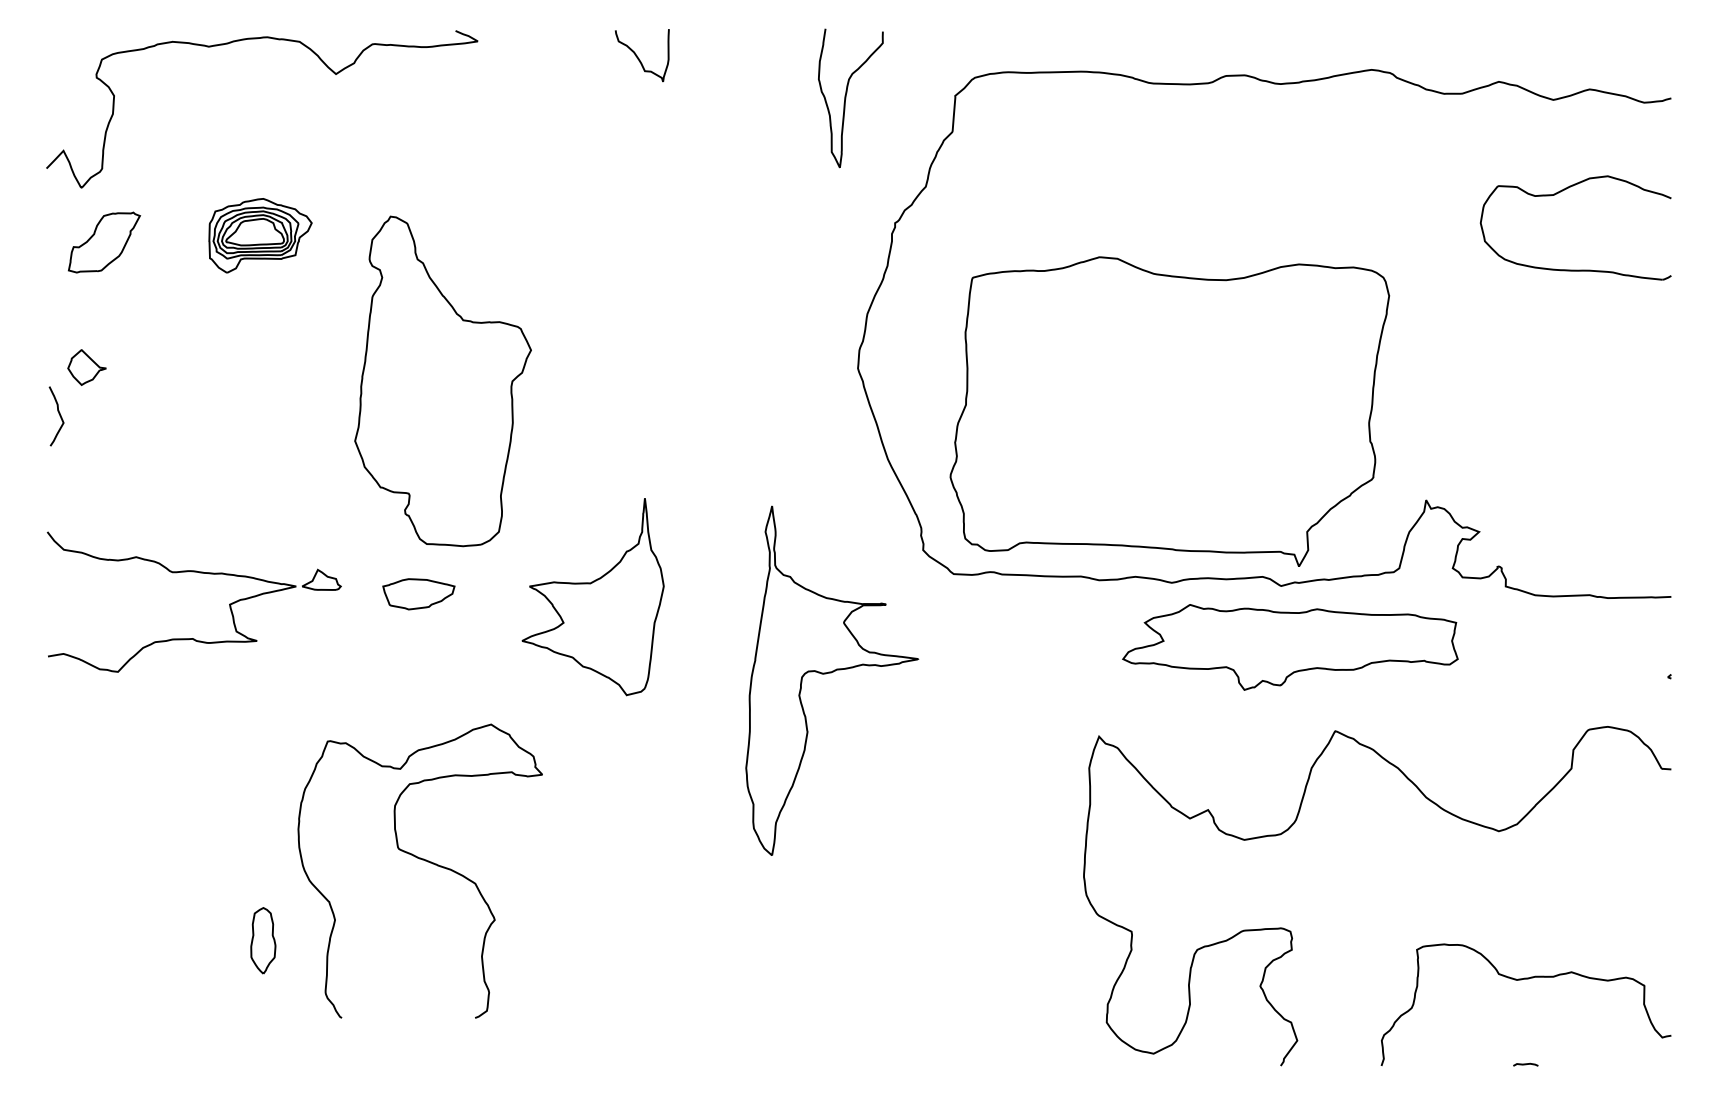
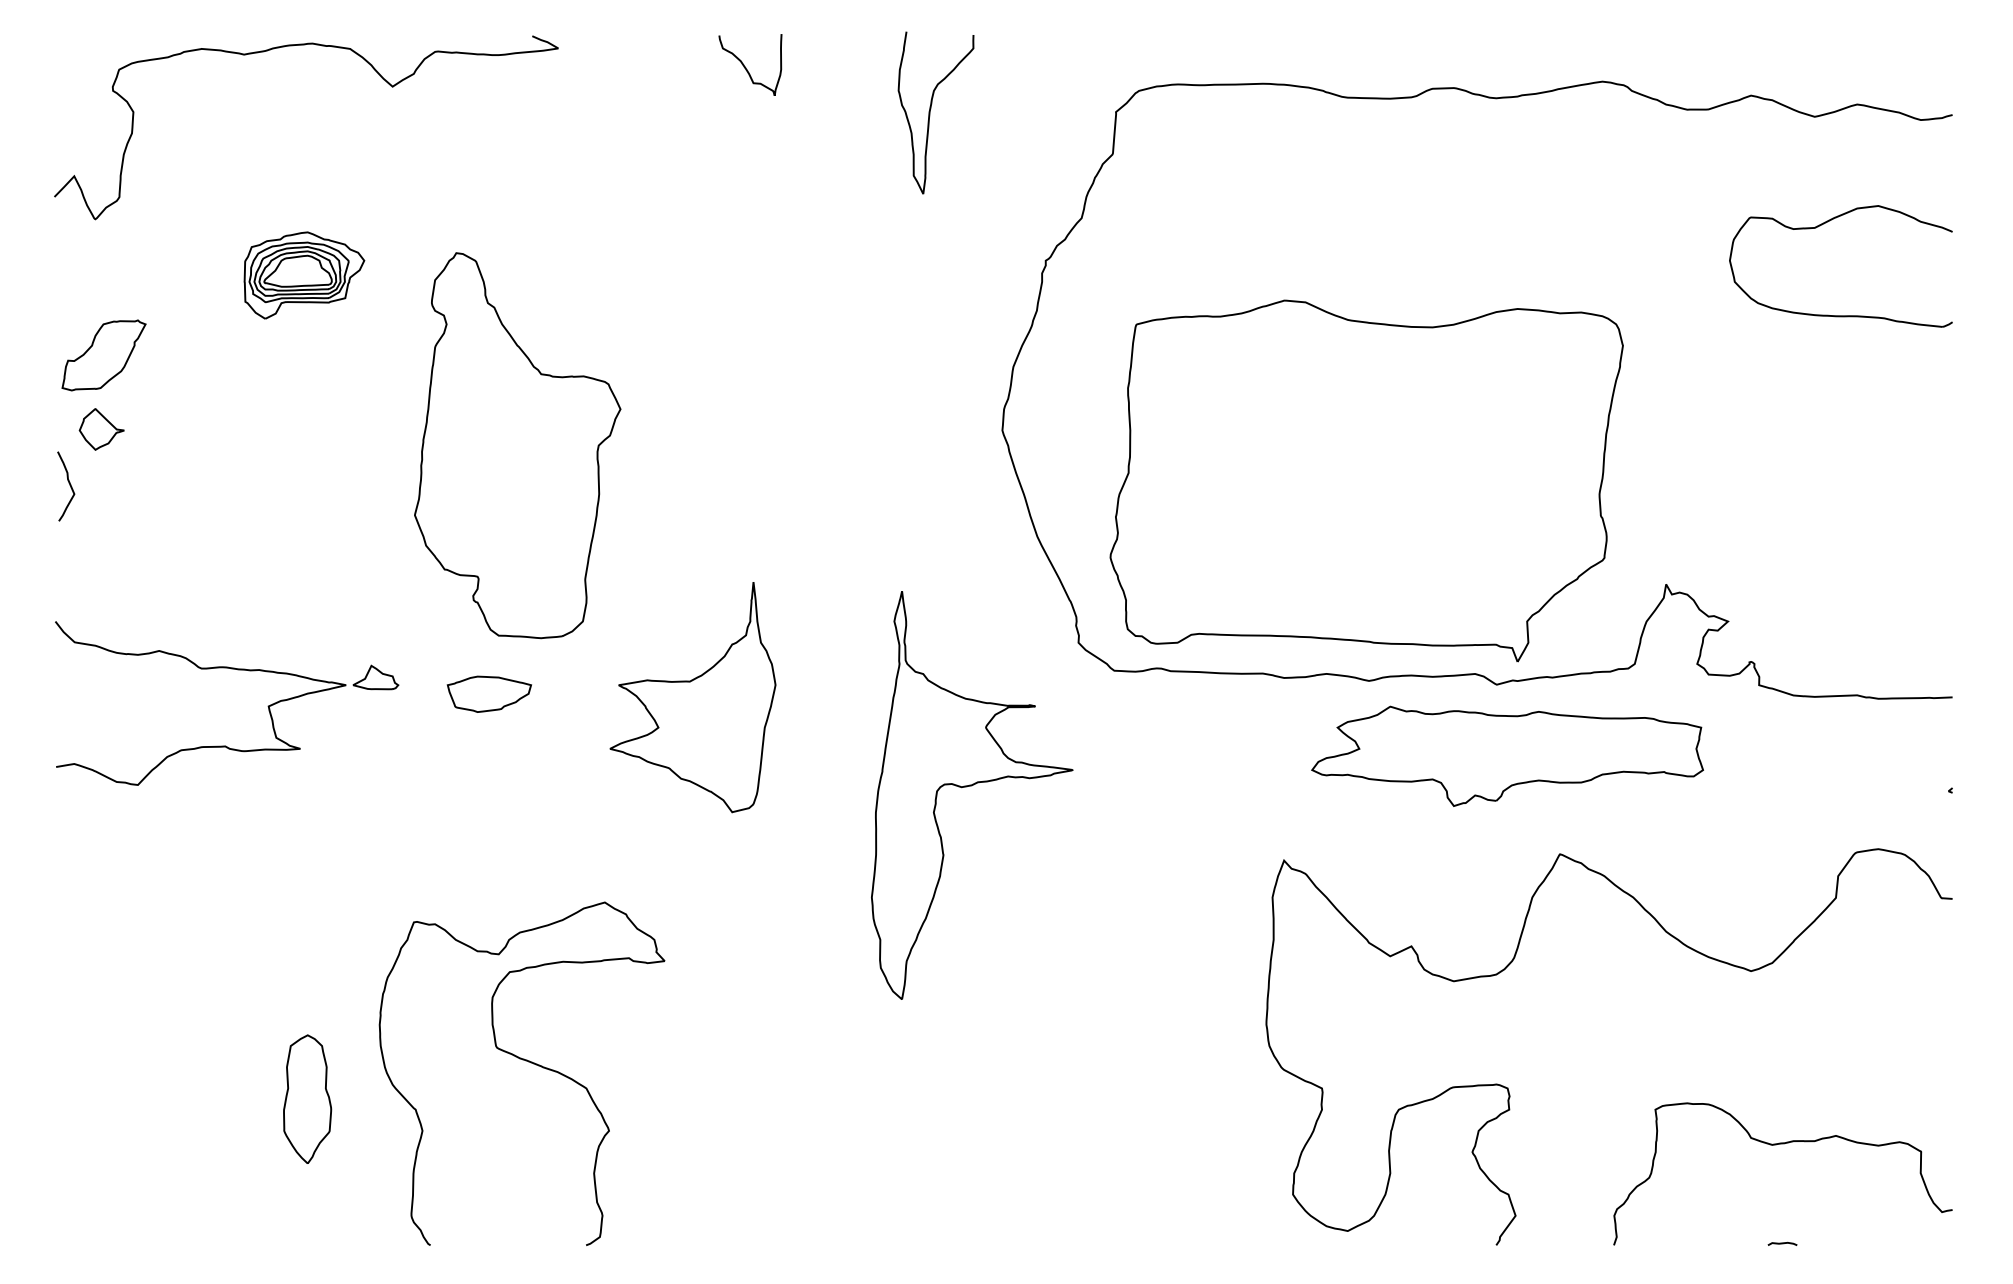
curve: (846, 97) -> (930, 112), moved
part: (103, 242) -> (103, 355), moved
curve: (423, 860) -> (525, 1061), moved
part: (263, 940) -> (307, 1098), size x1.67

